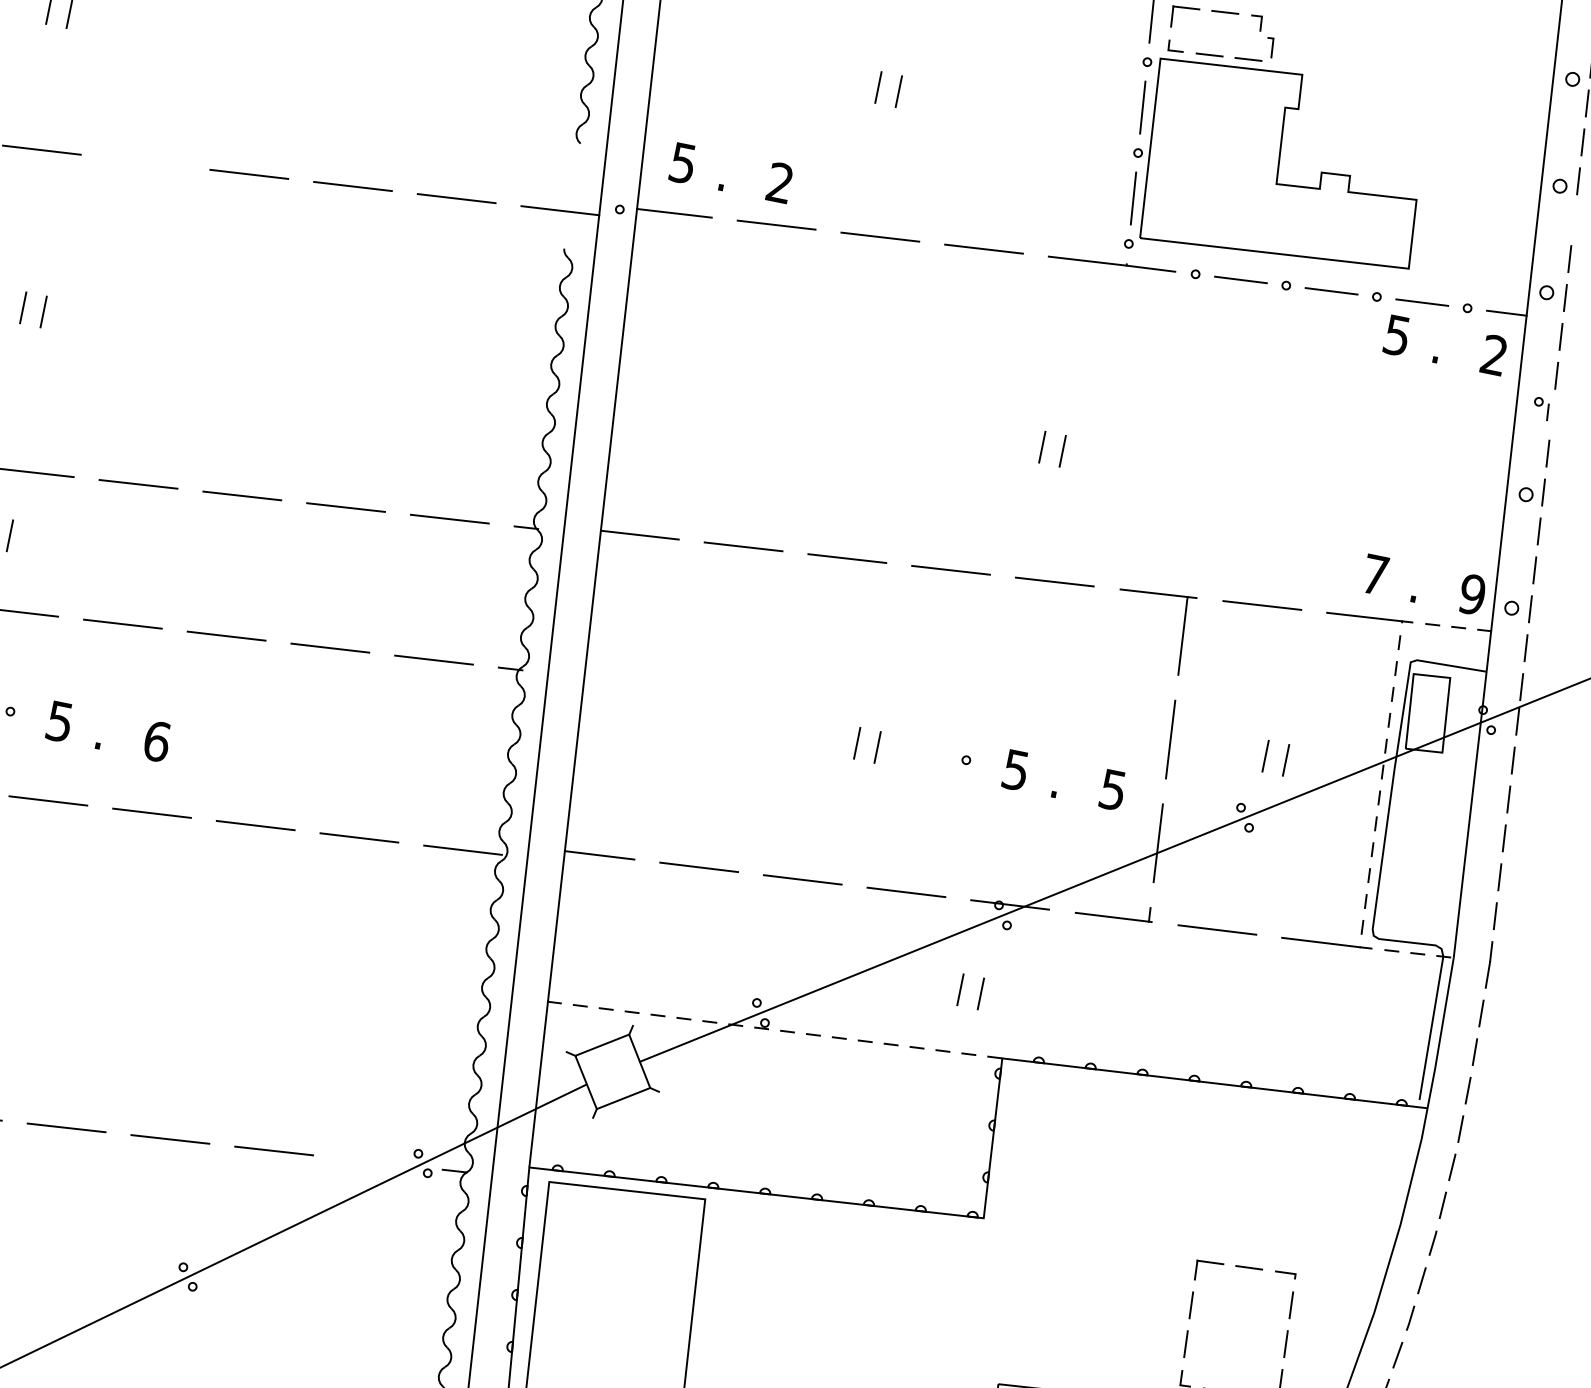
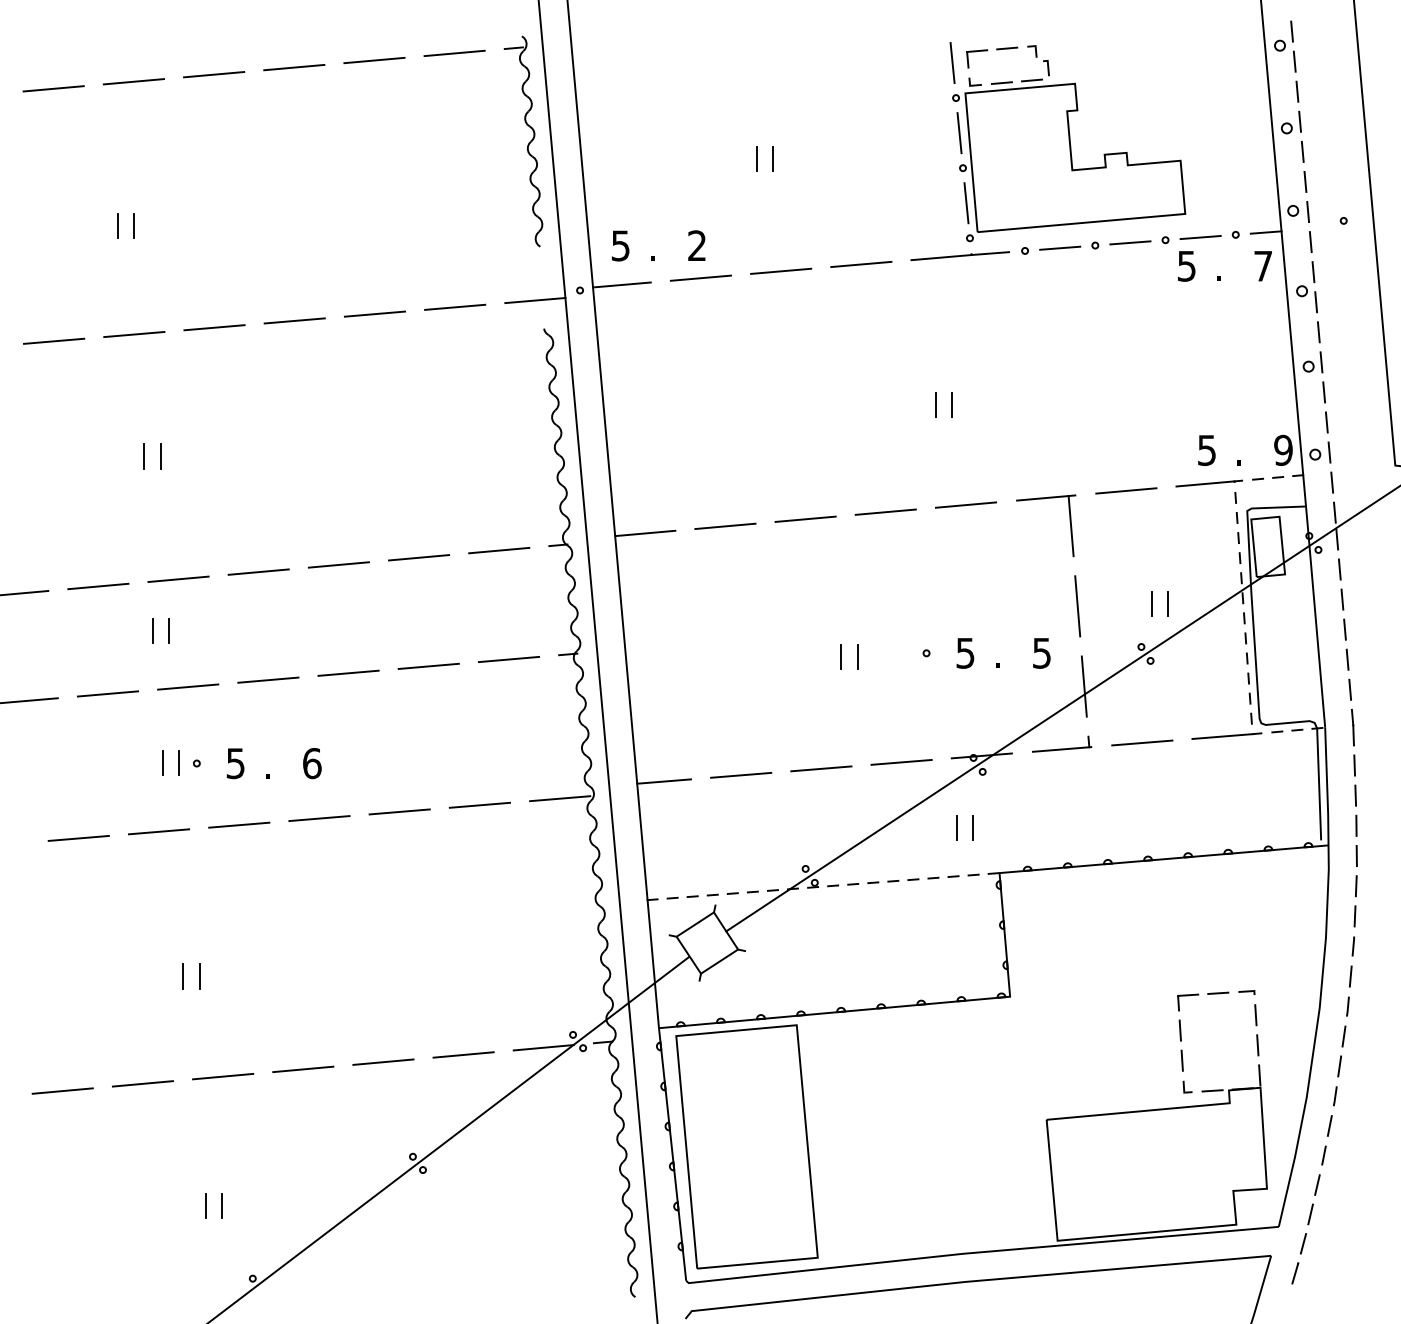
line: (145, 161) -> (214, 327), added
line: (1573, 219) -> (1302, 151), added
text: (1493, 354) -> (1262, 265), 2 -> 7
part: (1540, 408) -> (1306, 299), size x1.67
text: (1374, 574) -> (1206, 450), 7 -> 5
line: (377, 1162) -> (543, 1047), added

